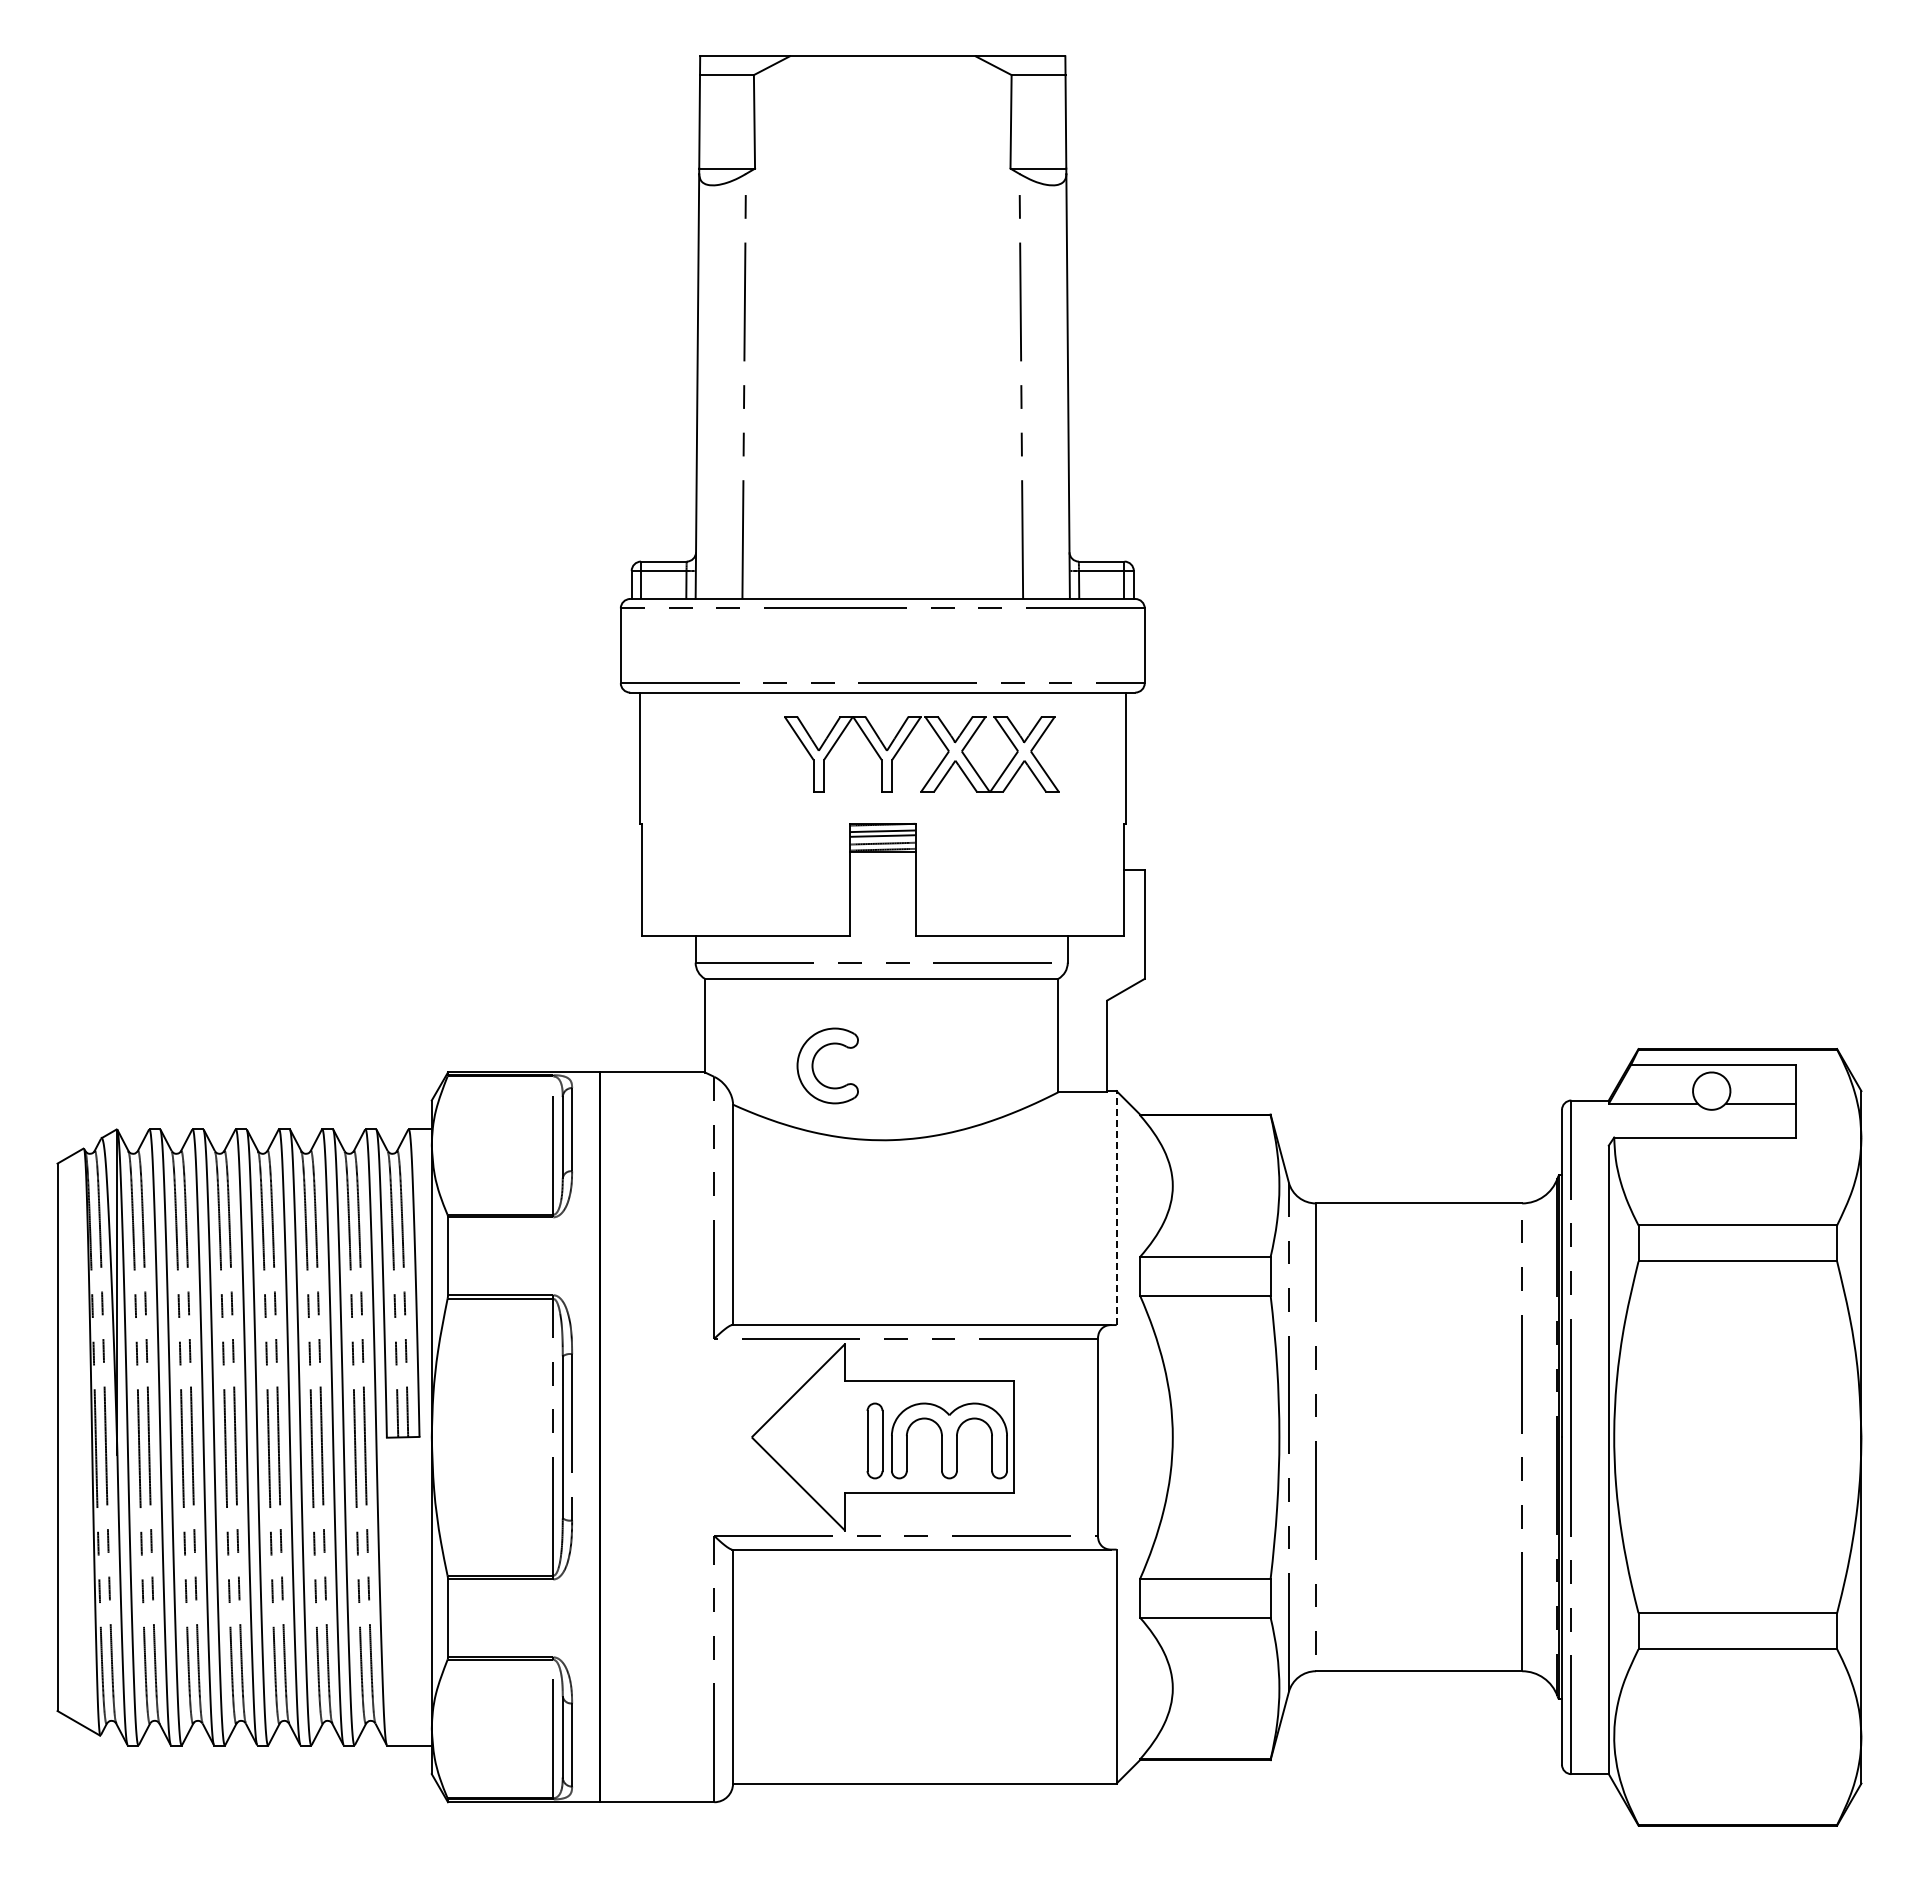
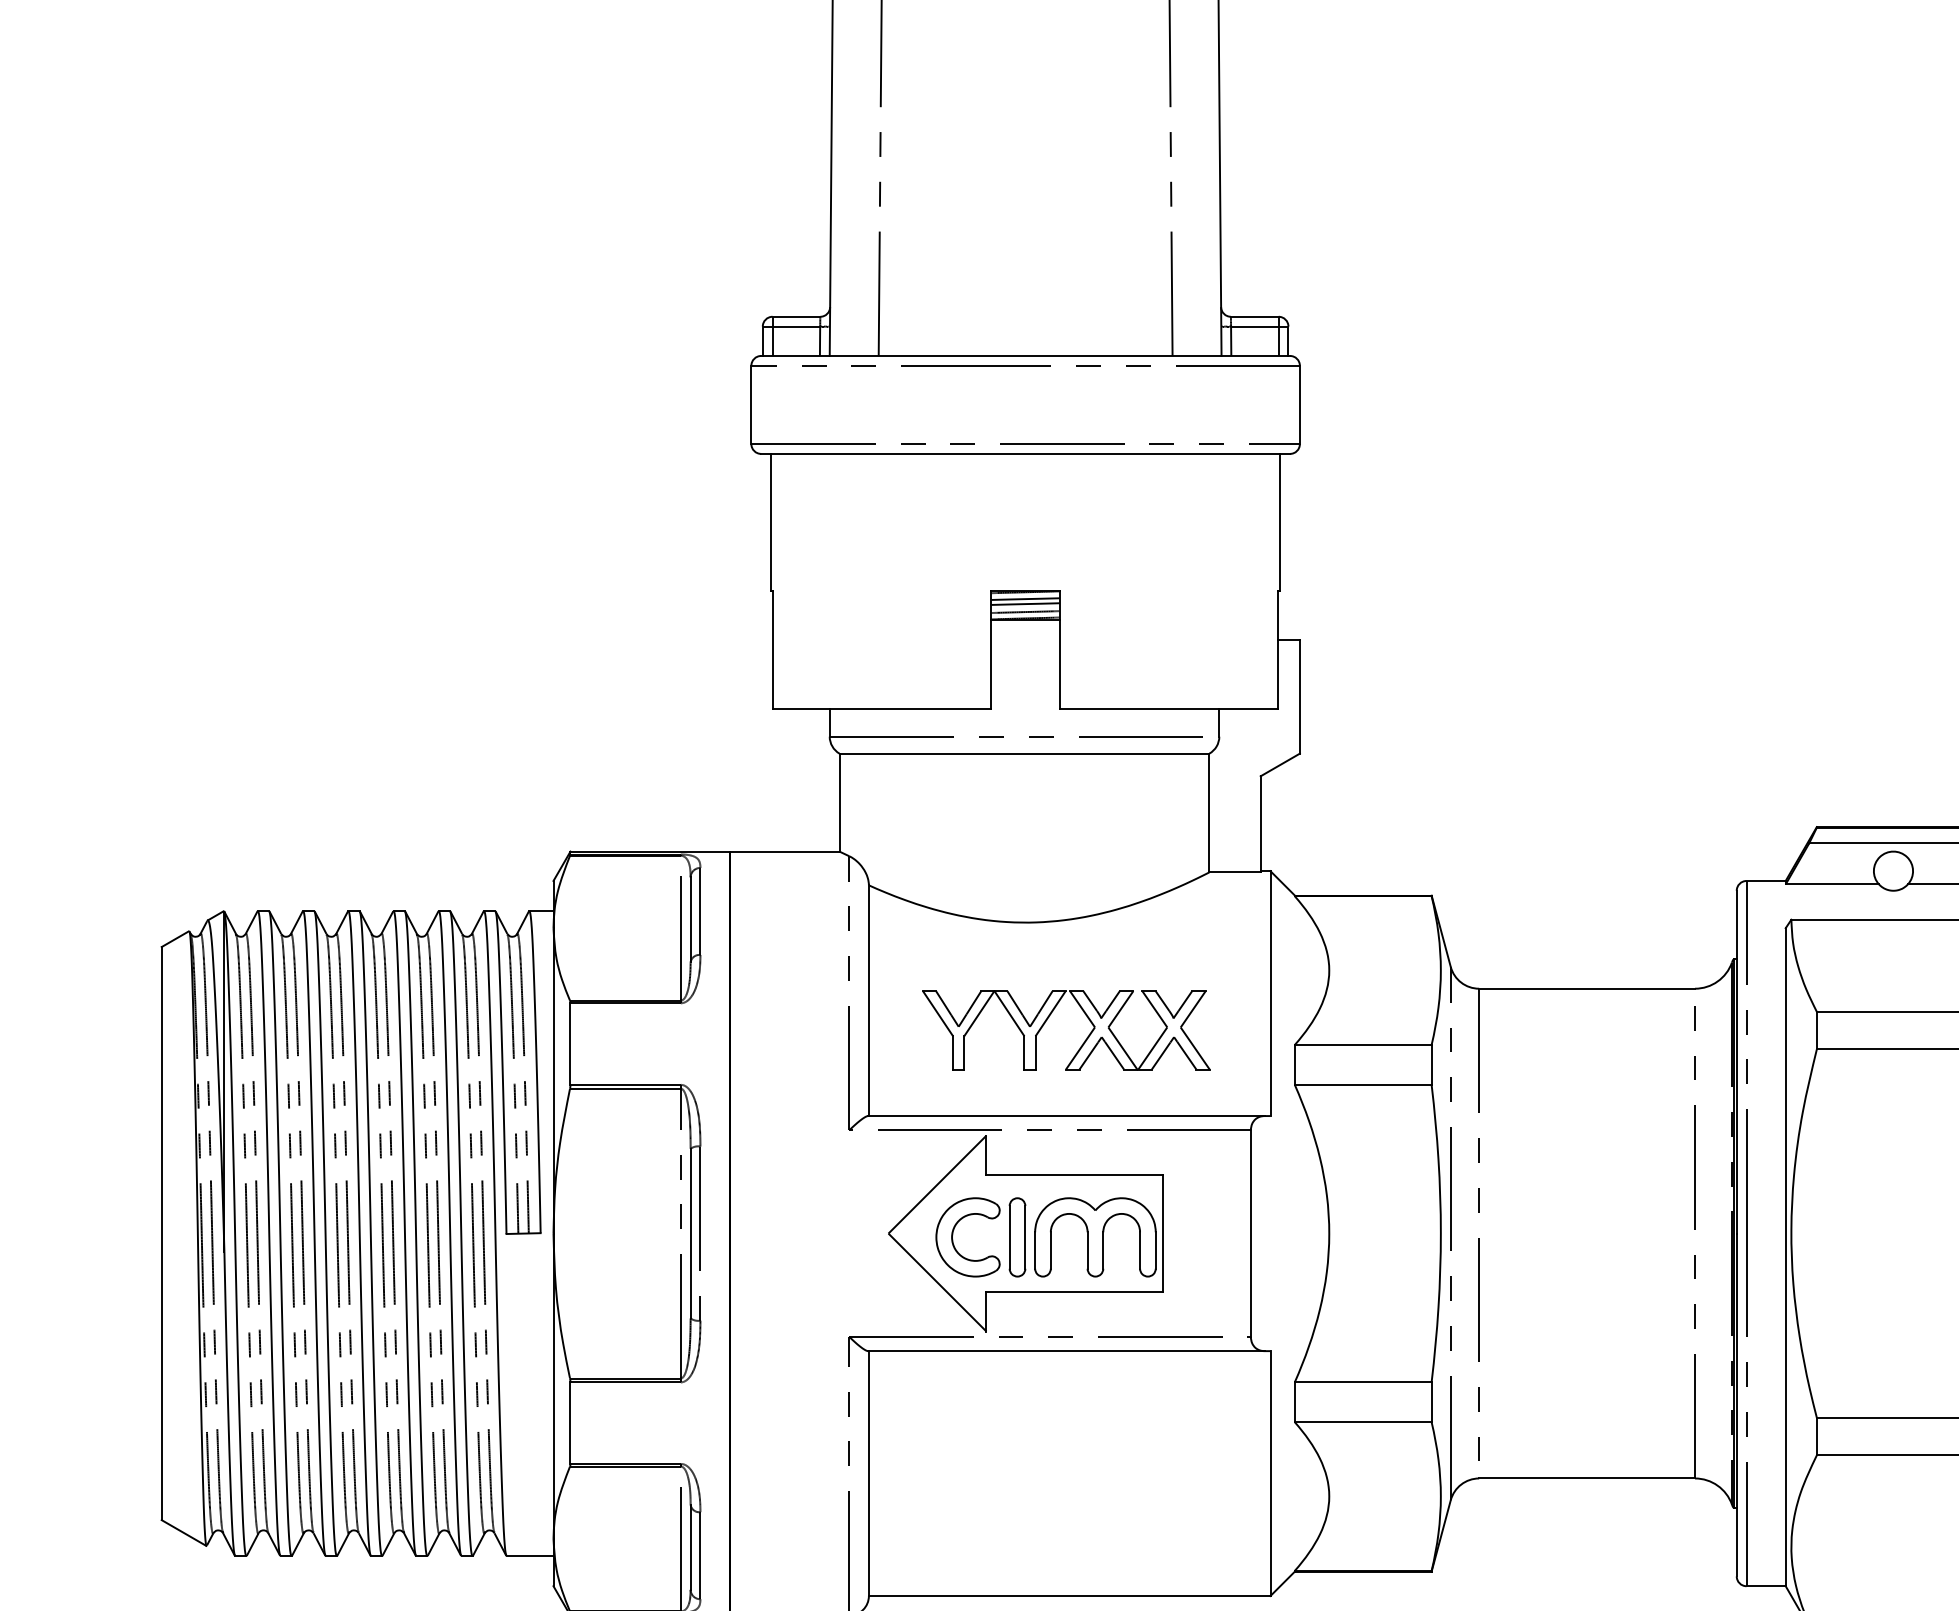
part: (938, 764) -> (1083, 1041), moved
part: (814, 1060) -> (954, 1231), moved
line: (1116, 1208) -> (1270, 994), dashed -> solid

